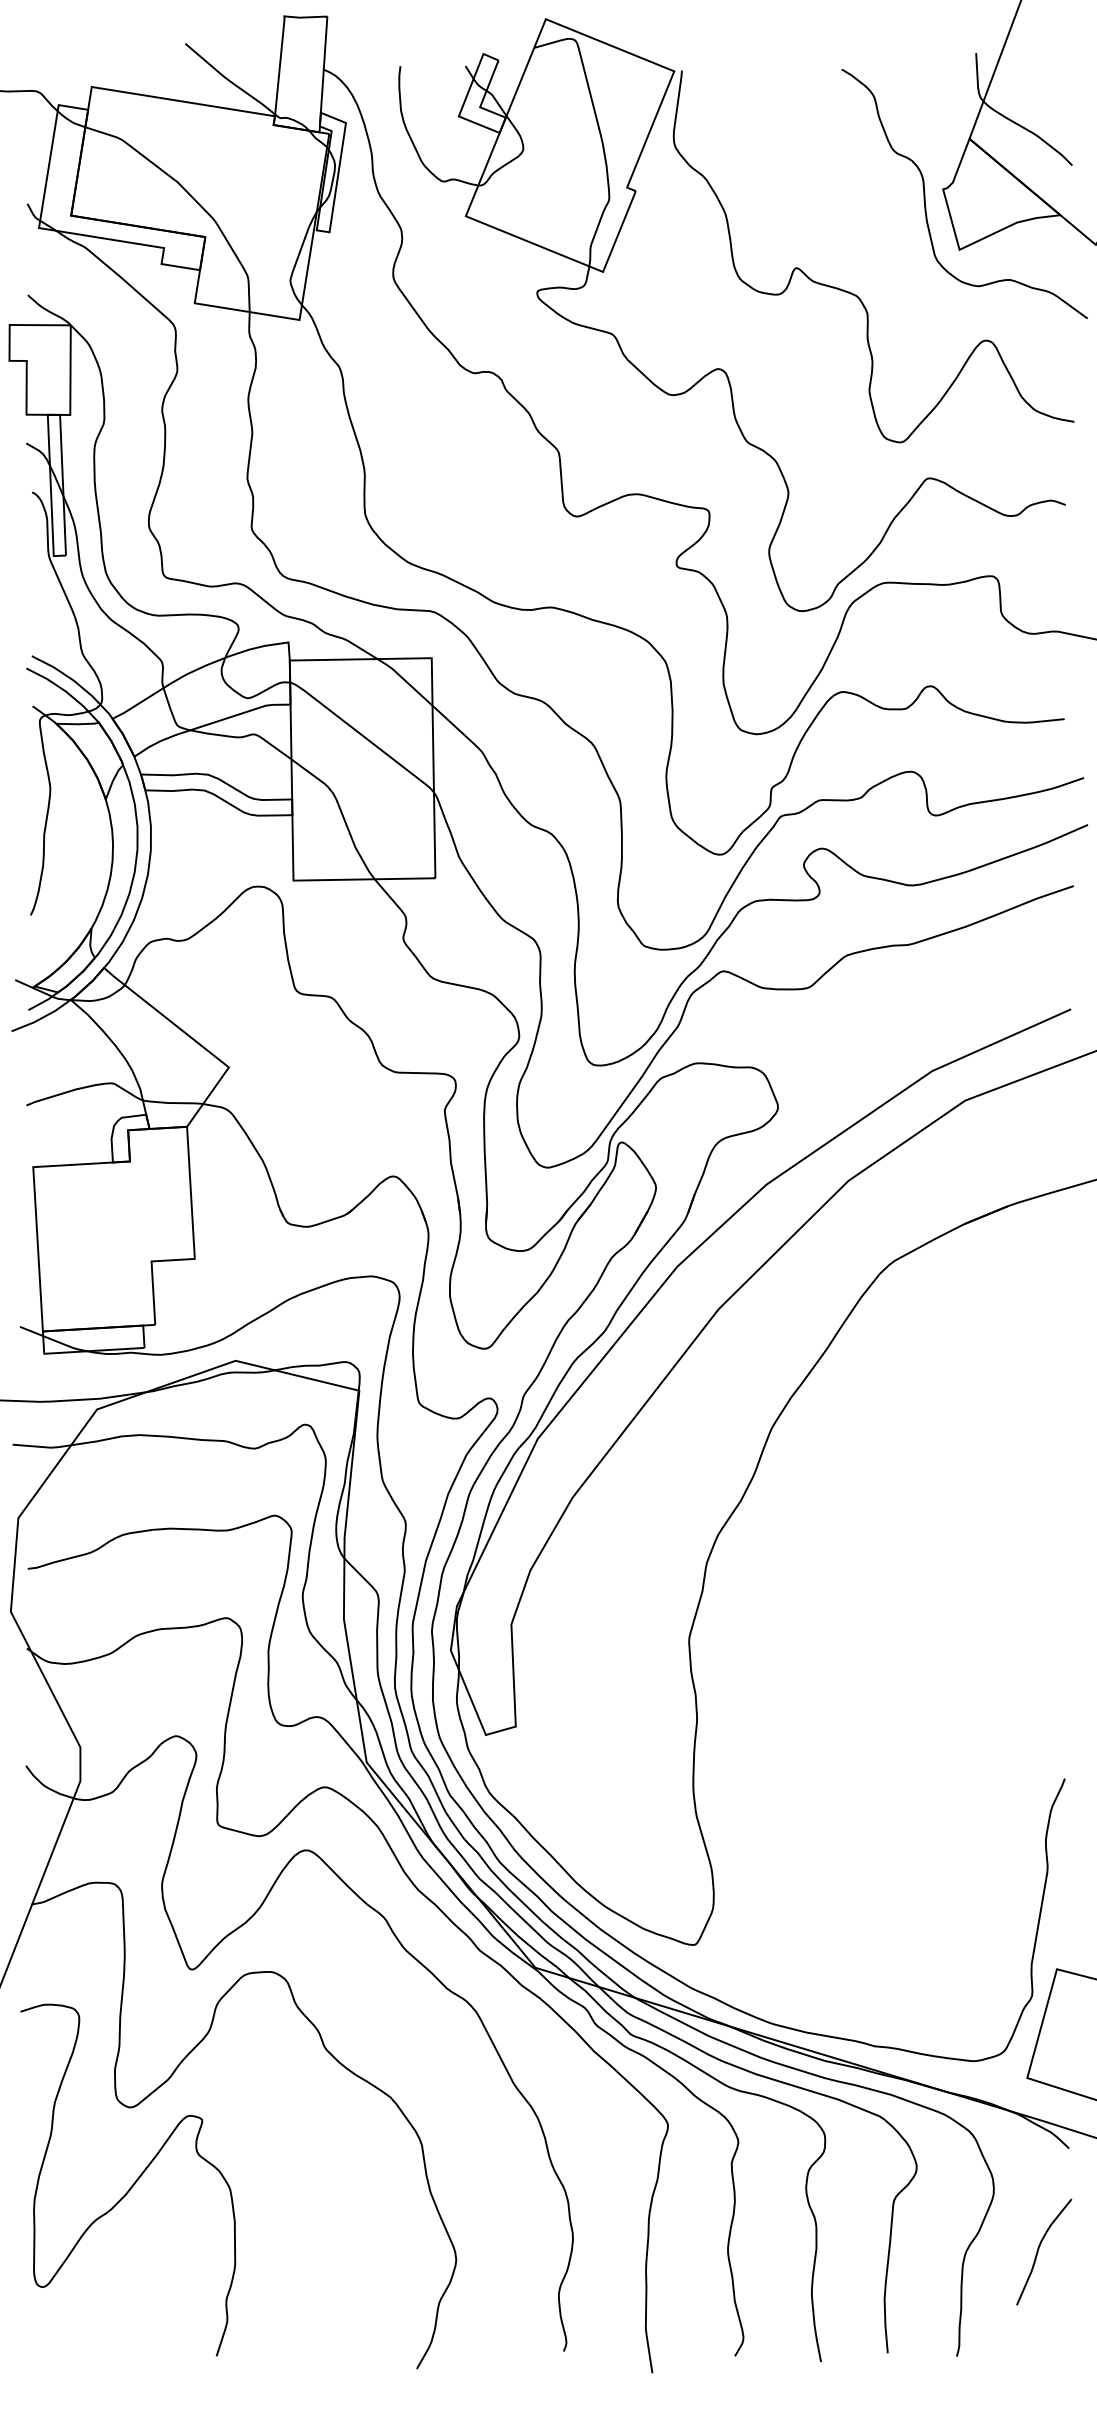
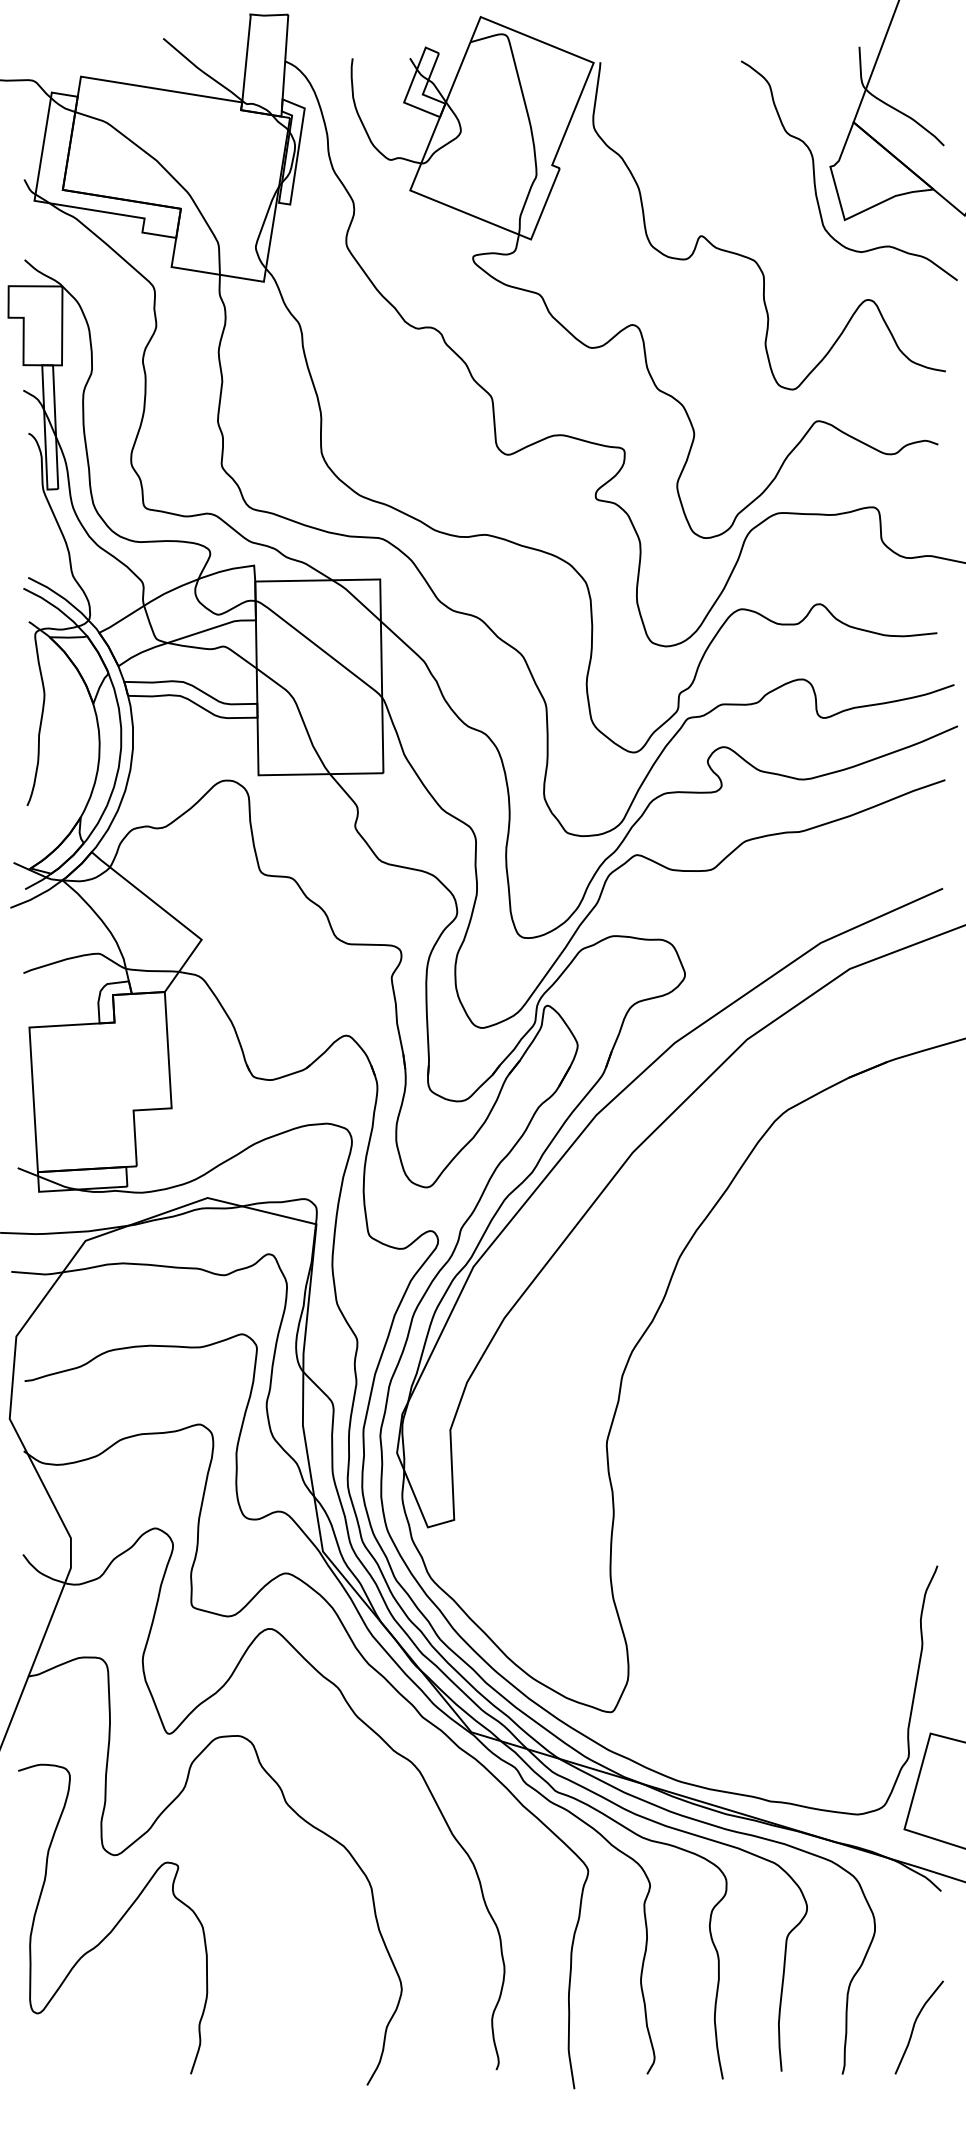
curve: (1038, 2252) -> (914, 2027), moved

